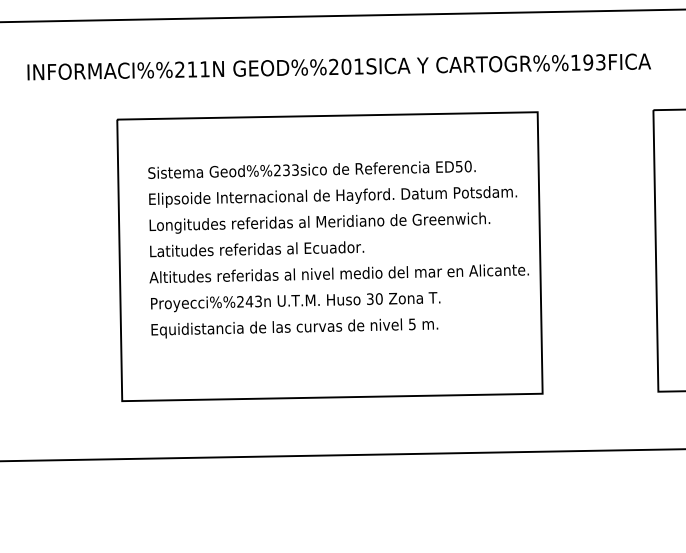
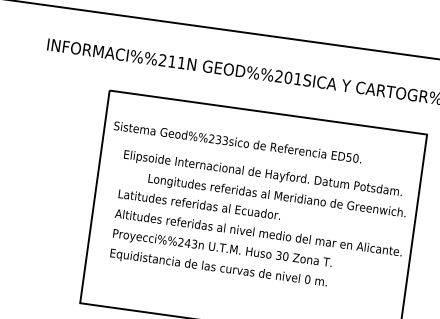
text: (311, 169) -> (237, 142), moved
text: (319, 222) -> (276, 196), moved
text: (411, 324) -> (307, 279), 5 -> 0

